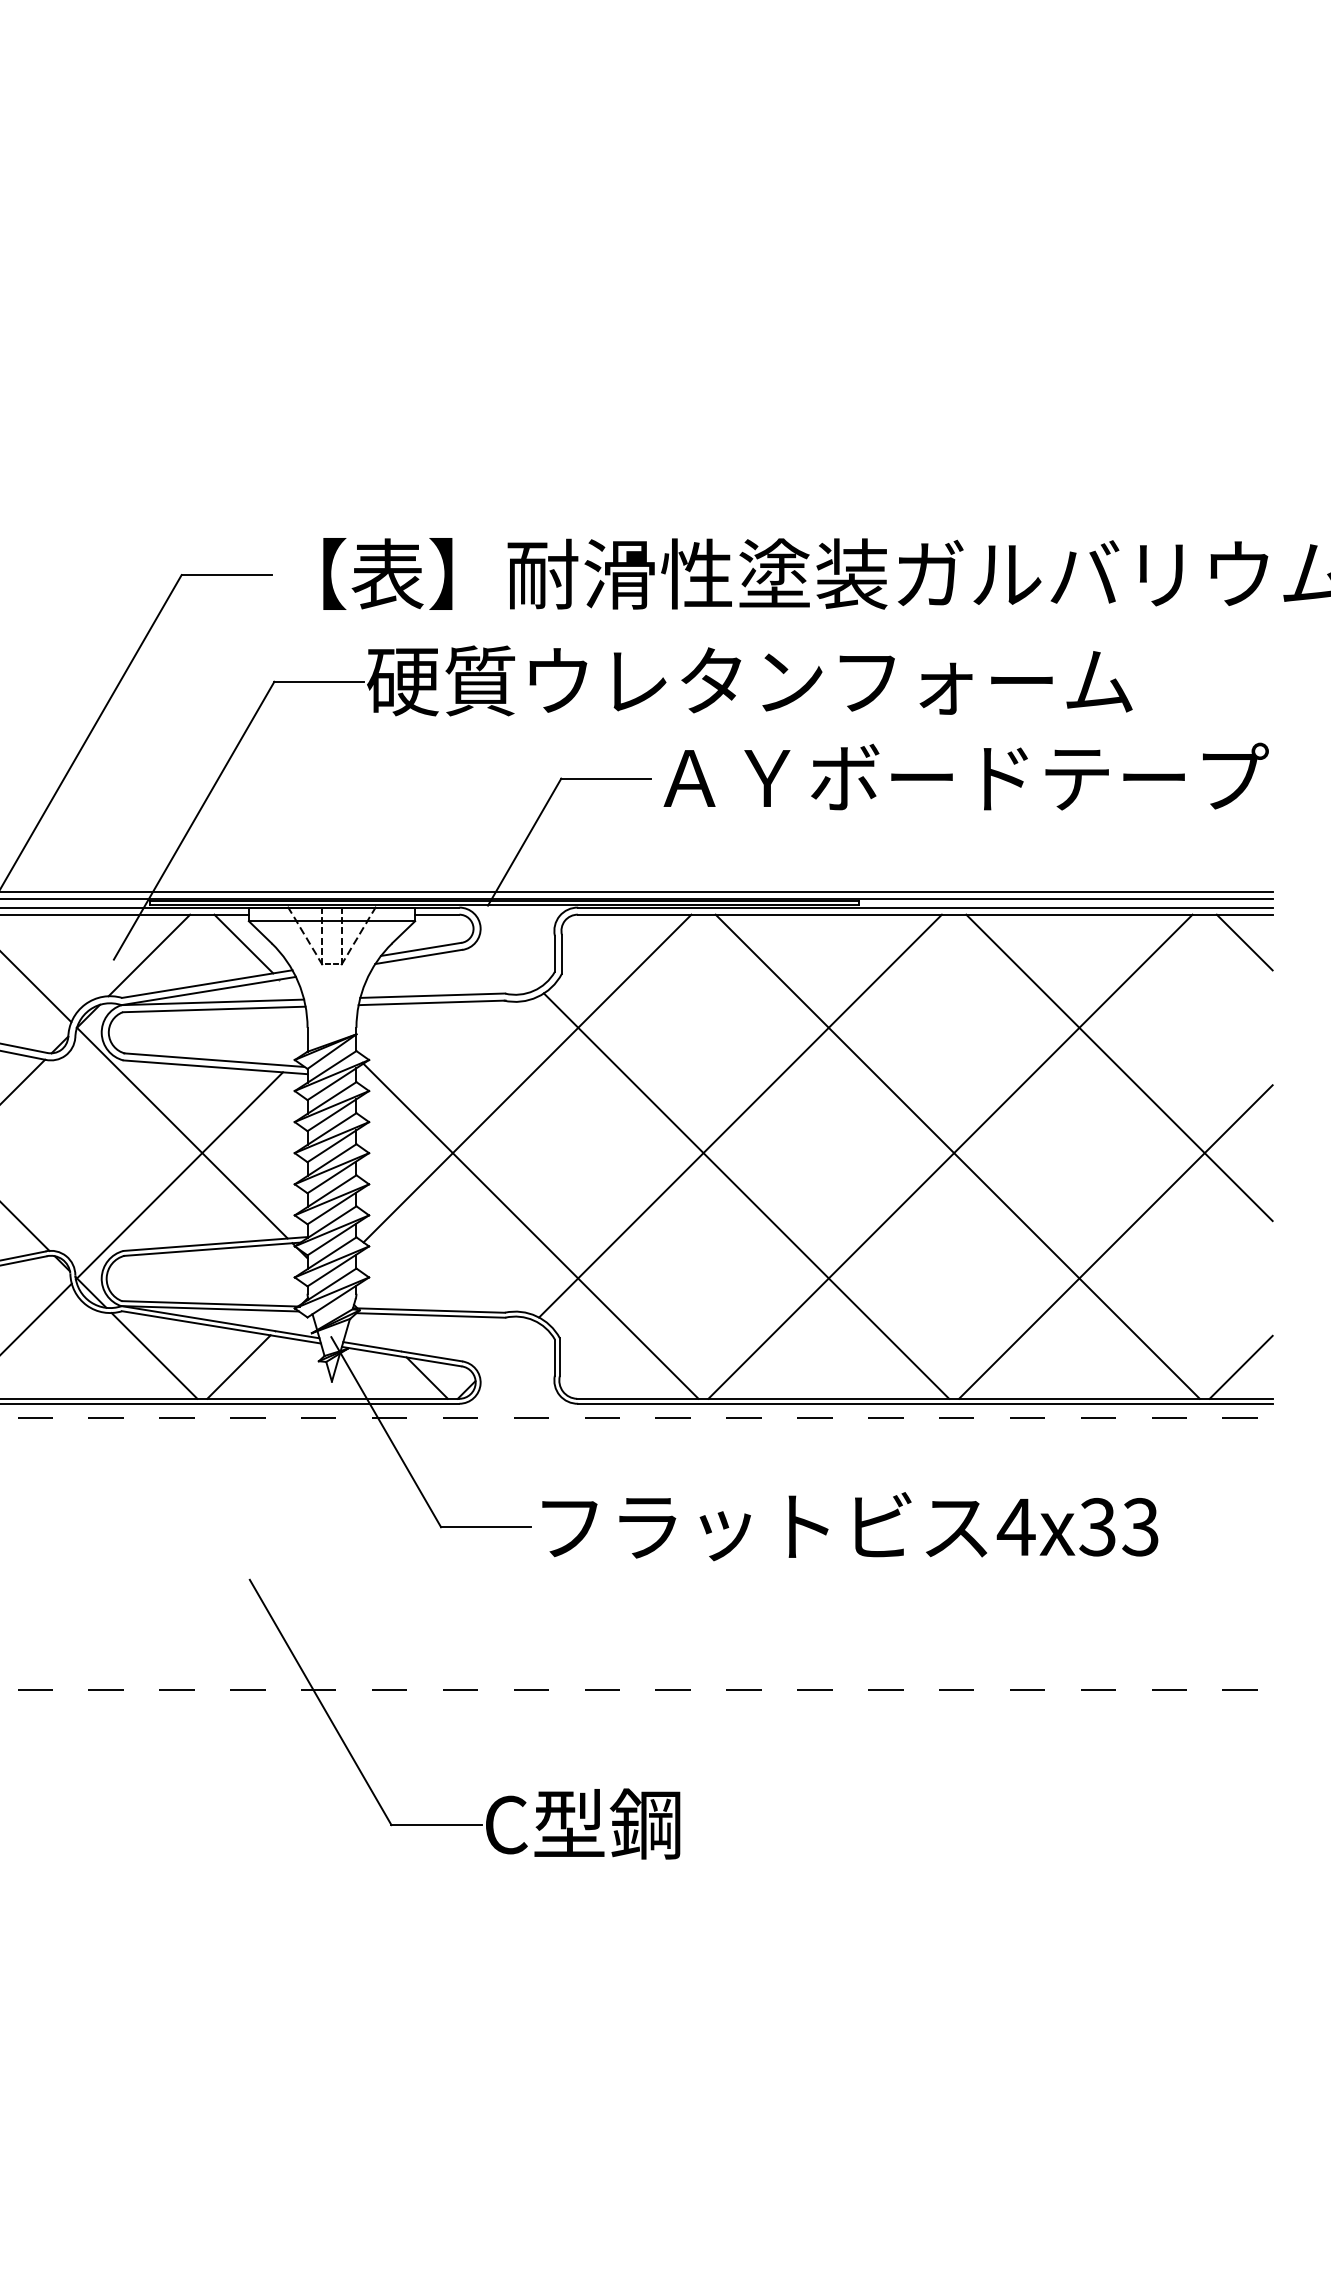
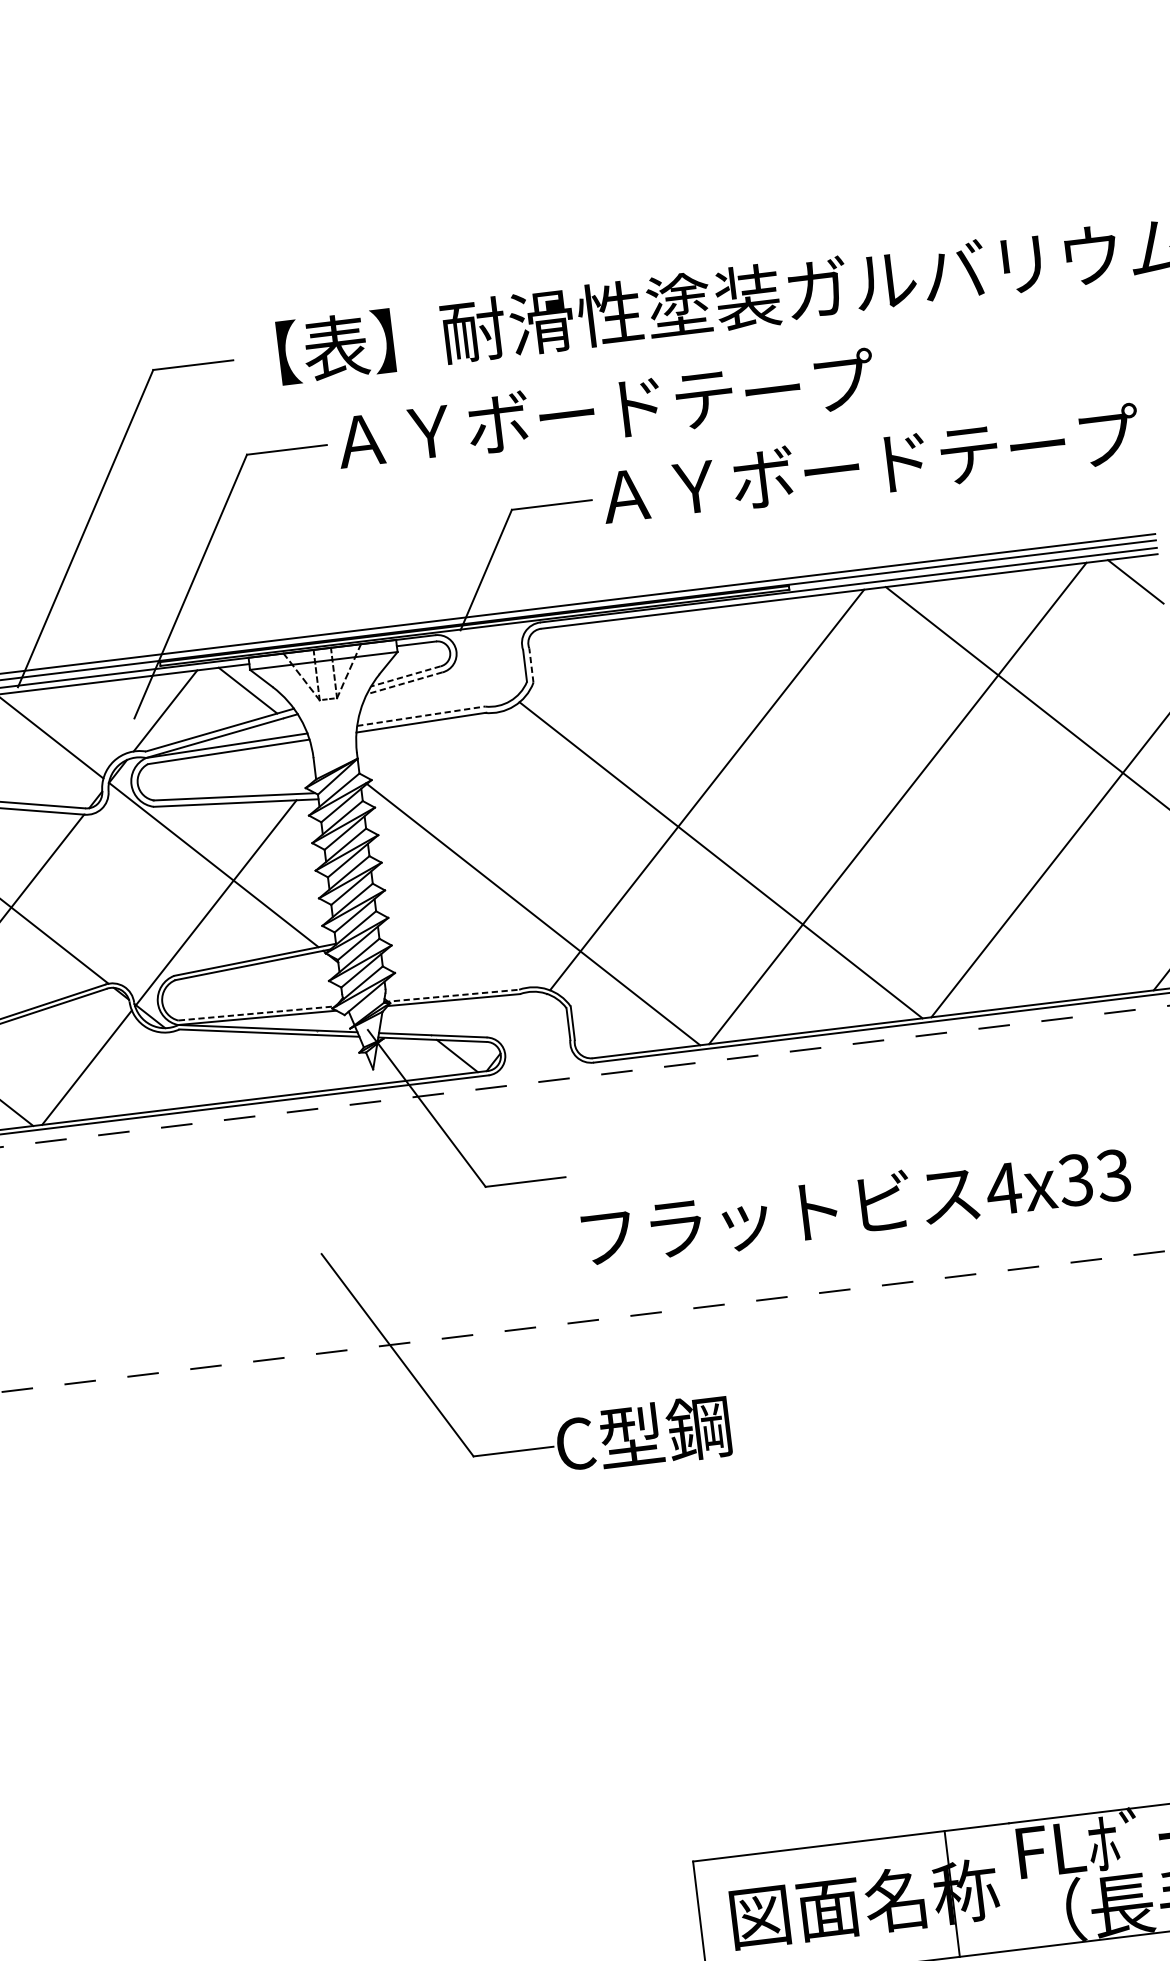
text: (749, 680) -> (668, 402), 硬質ウレタンフォーム -> ＡＹボードテープ
line: (421, 949) -> (406, 676), solid -> dashed
line: (562, 953) -> (531, 664), solid -> dashed
line: (418, 957) -> (404, 683), solid -> dashed
line: (432, 995) -> (420, 716), solid -> dashed
line: (527, 1078) -> (514, 779), removed
line: (957, 1156) -> (903, 802), removed
line: (210, 1303) -> (257, 1013), solid -> dashed
line: (428, 1310) -> (451, 995), solid -> dashed
line: (154, 1355) -> (212, 1065), removed
line: (238, 1366) -> (288, 1066), removed
text: (850, 1526) -> (856, 1206), moved

